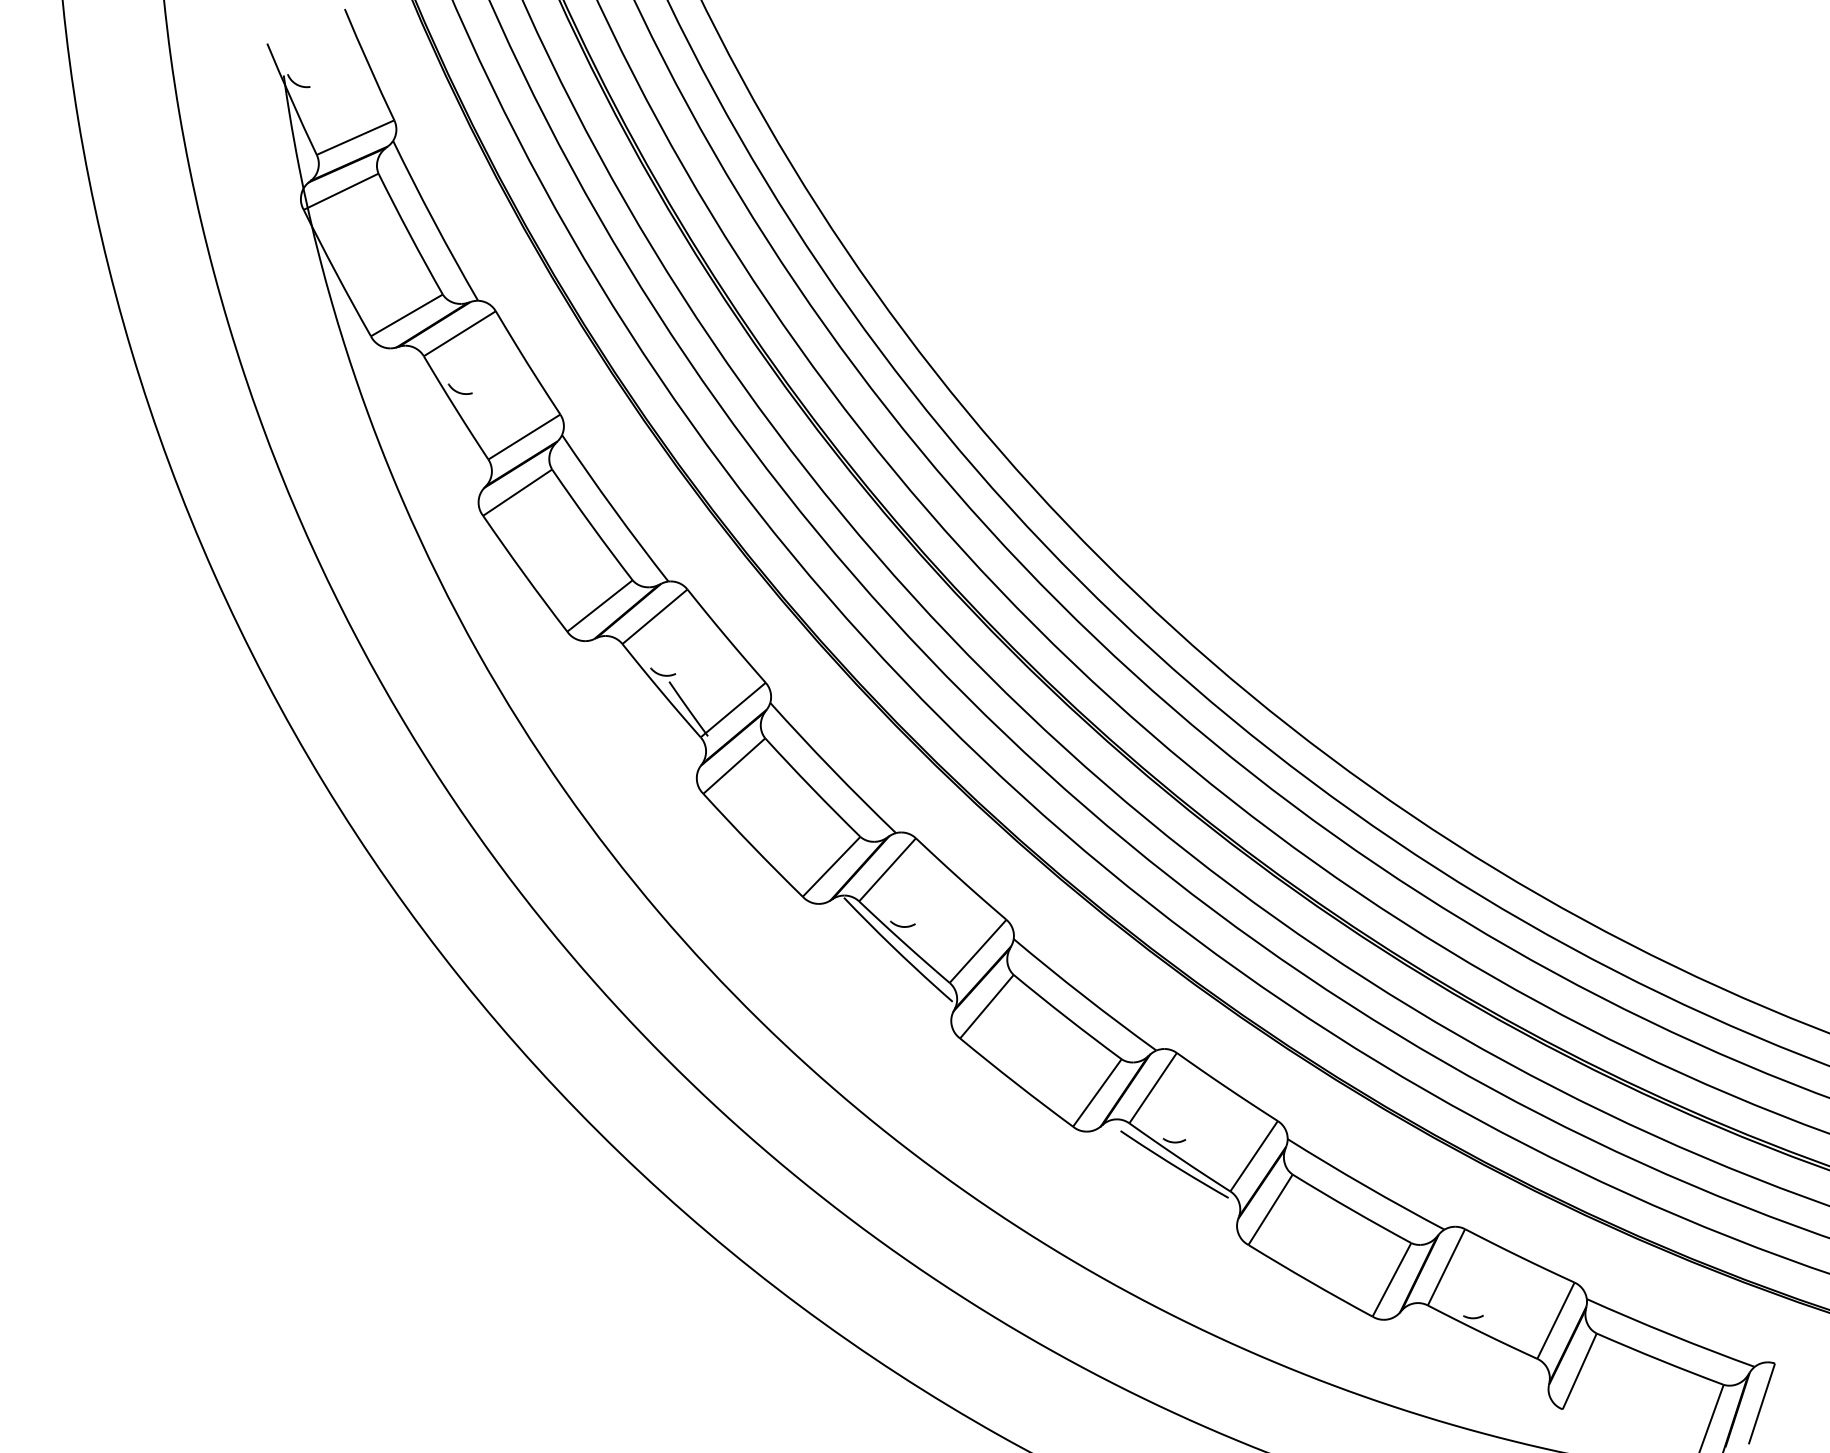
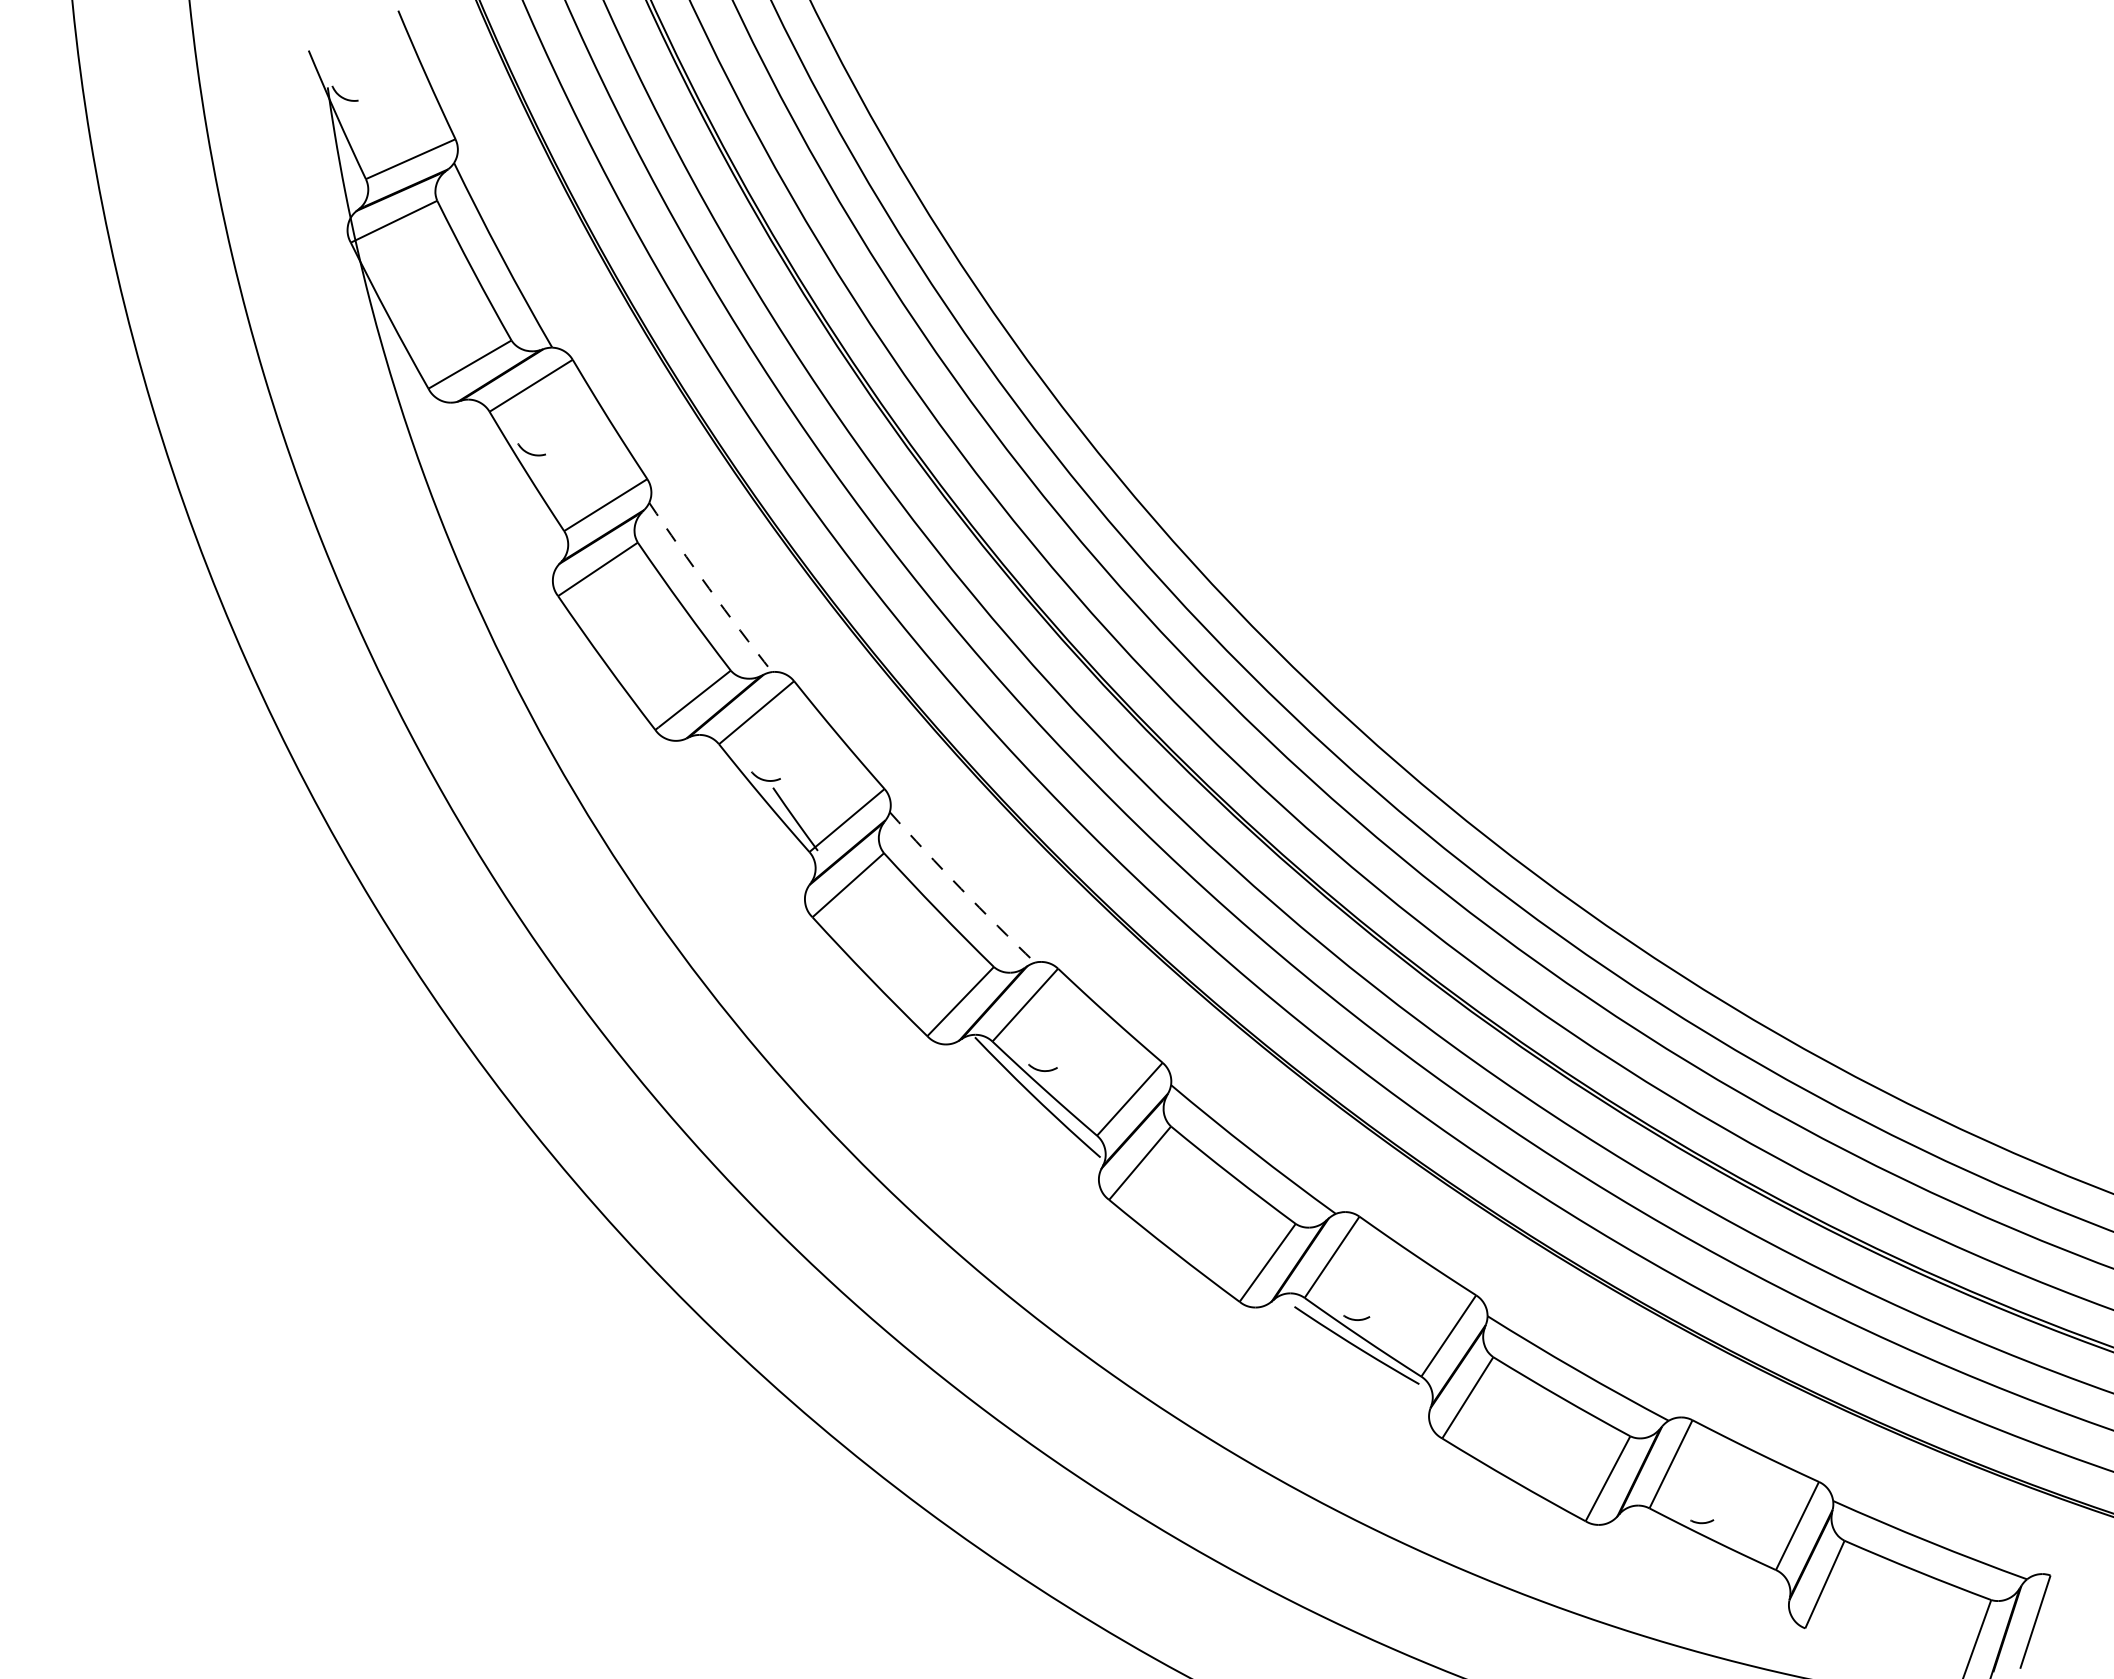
arc: (614, 509) -> (709, 588), solid -> dashed
arc: (832, 768) -> (961, 888), solid -> dashed

